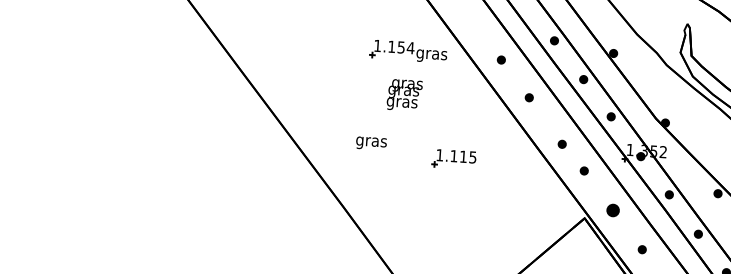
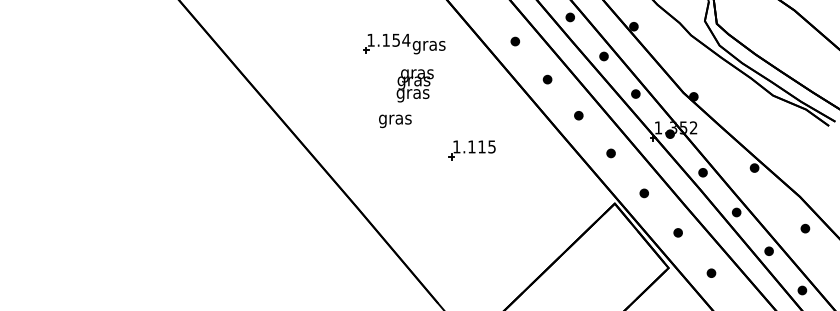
part: (408, 51) -> (404, 44), moved
text: (371, 143) -> (395, 121), moved
part: (561, 144) -> (578, 115), moved
part: (612, 210) -> (643, 193), size x0.62

